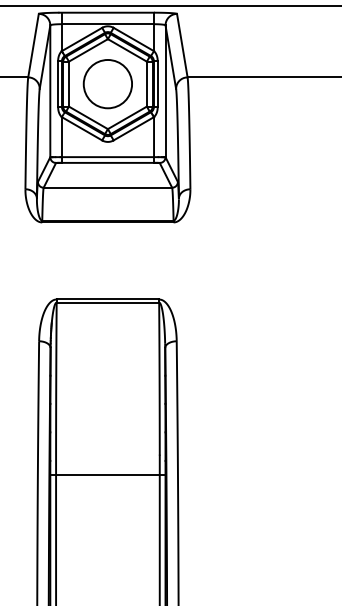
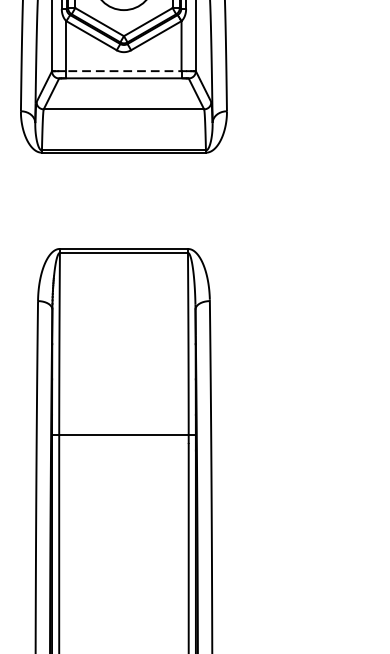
line: (108, 157) -> (124, 71), solid -> dashed
line: (107, 475) -> (123, 435), moved

